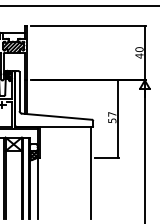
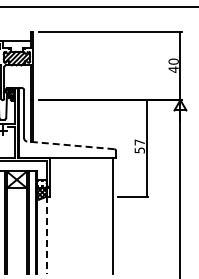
line: (56, 116) -> (70, 145), solid -> dashed
line: (37, 188) -> (46, 234), solid -> dashed

